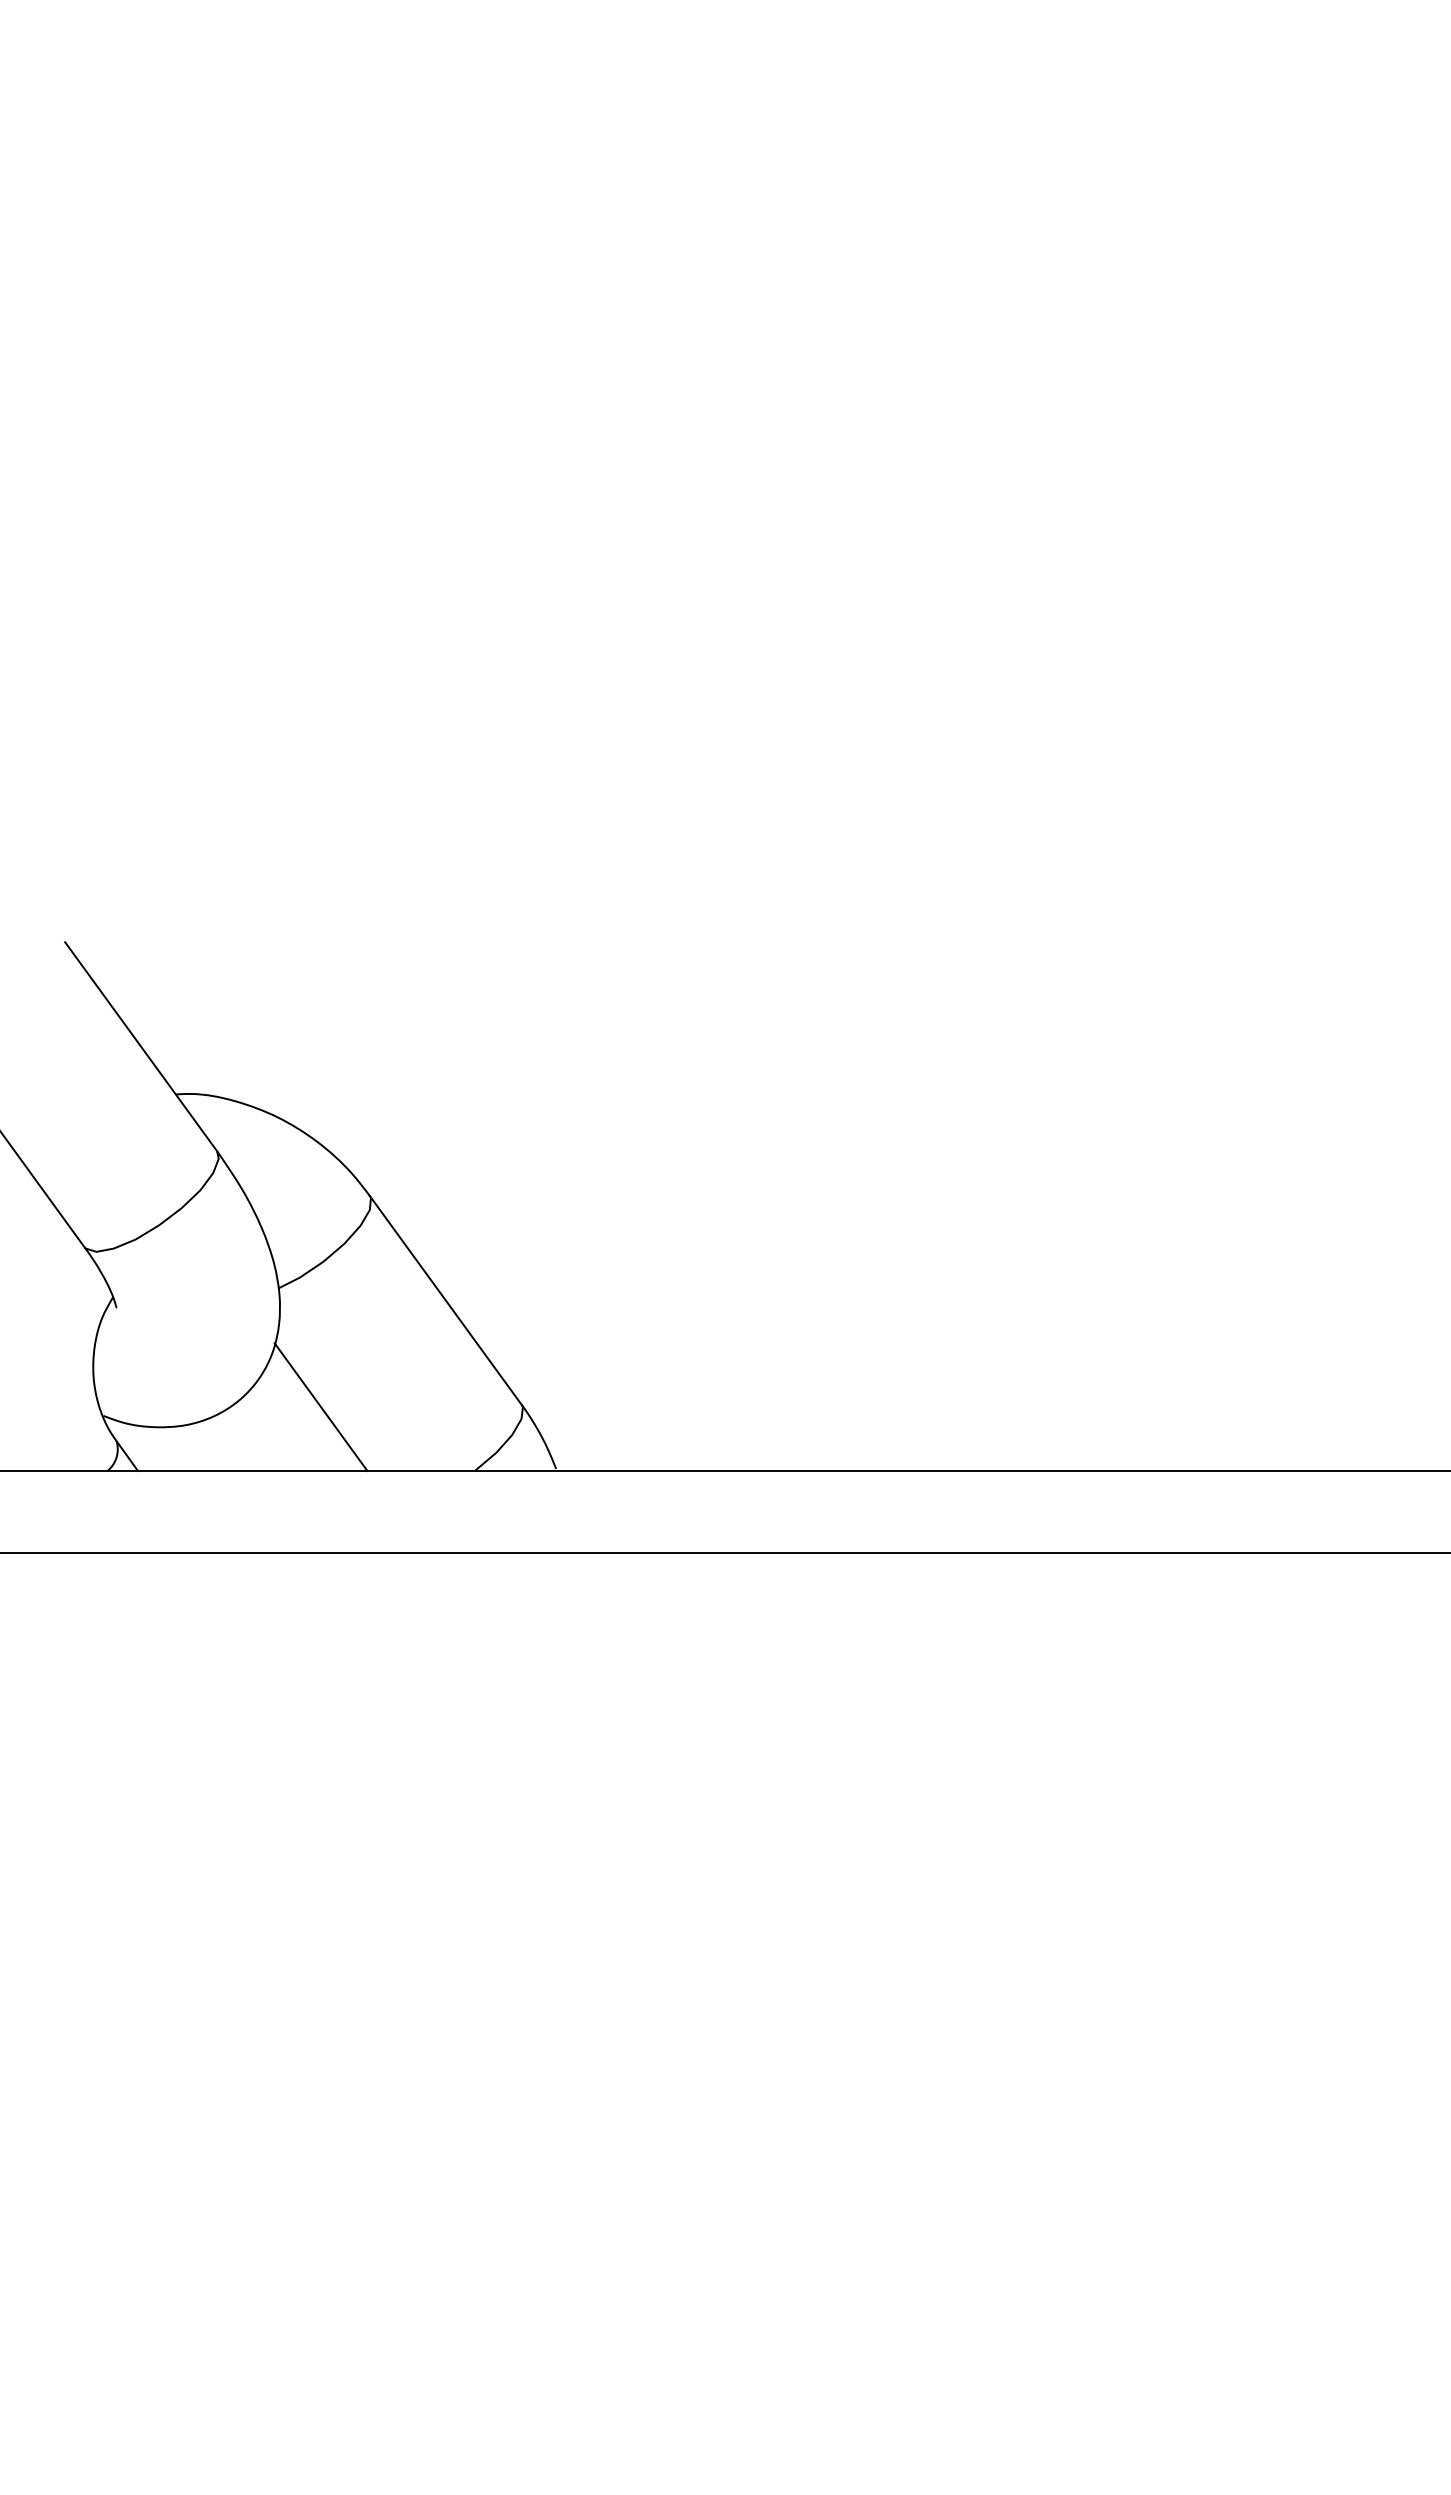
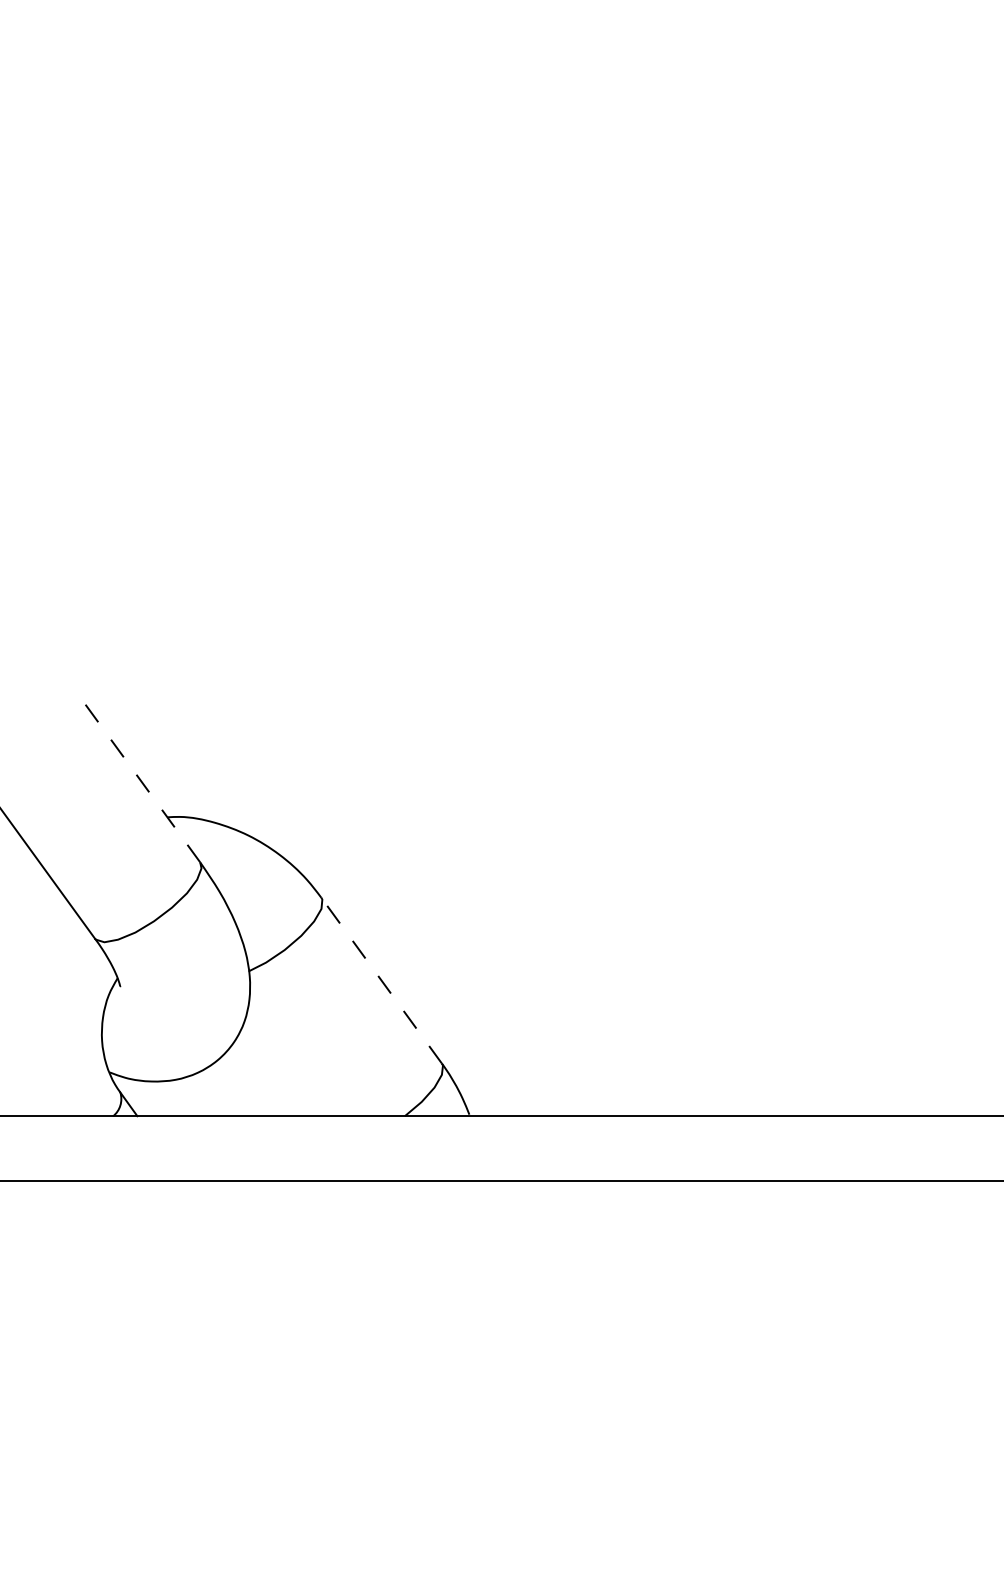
line: (140, 1046) -> (139, 779), solid -> dashed
line: (445, 1299) -> (381, 980), solid -> dashed
line: (320, 1406) -> (282, 1065), removed

